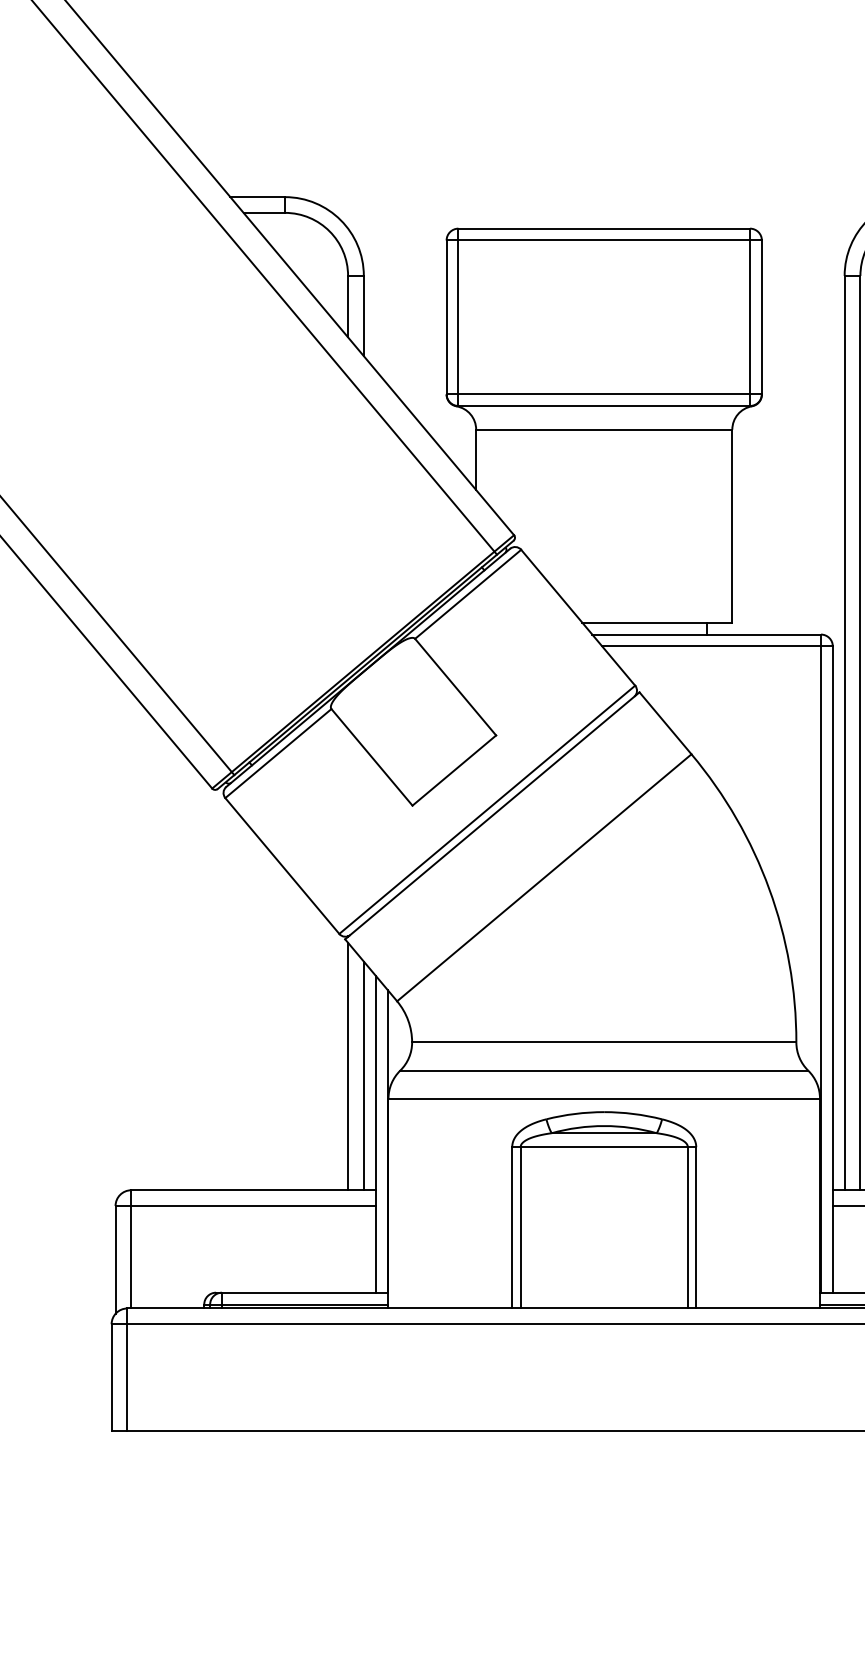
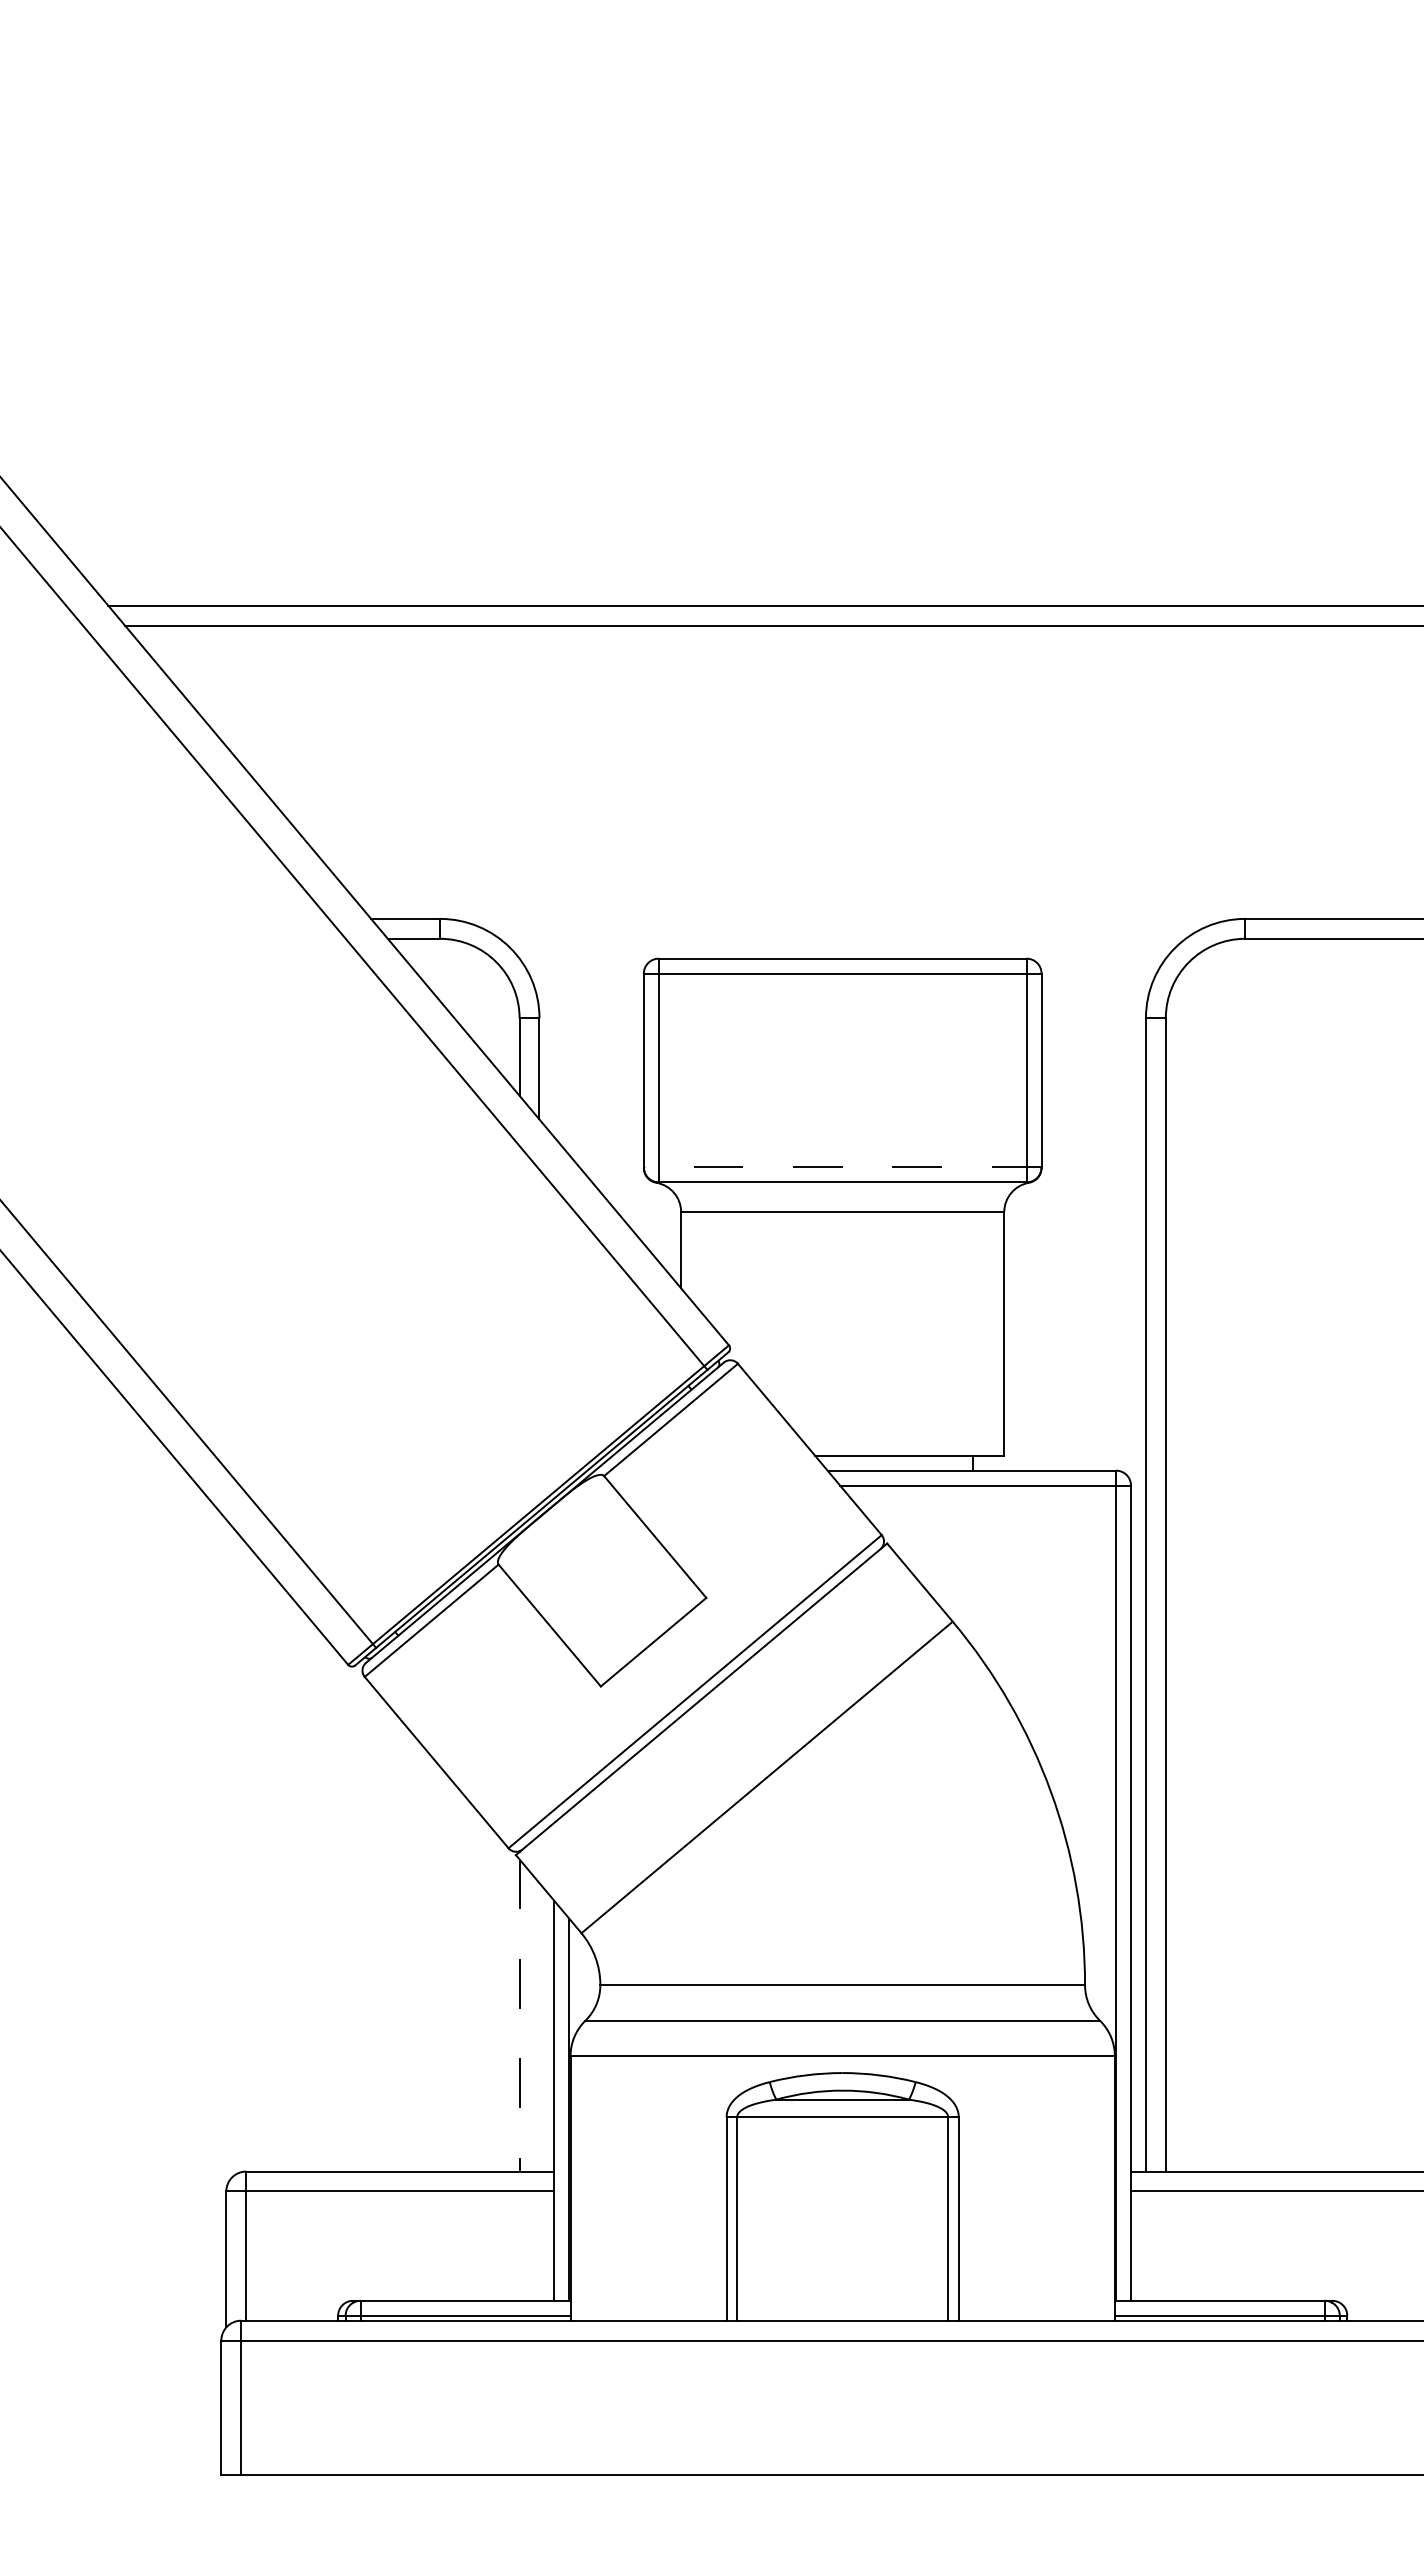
line: (604, 394) -> (842, 1167), solid -> dashed
line: (348, 1067) -> (519, 2016), solid -> dashed
line: (363, 1076) -> (539, 2027), removed

